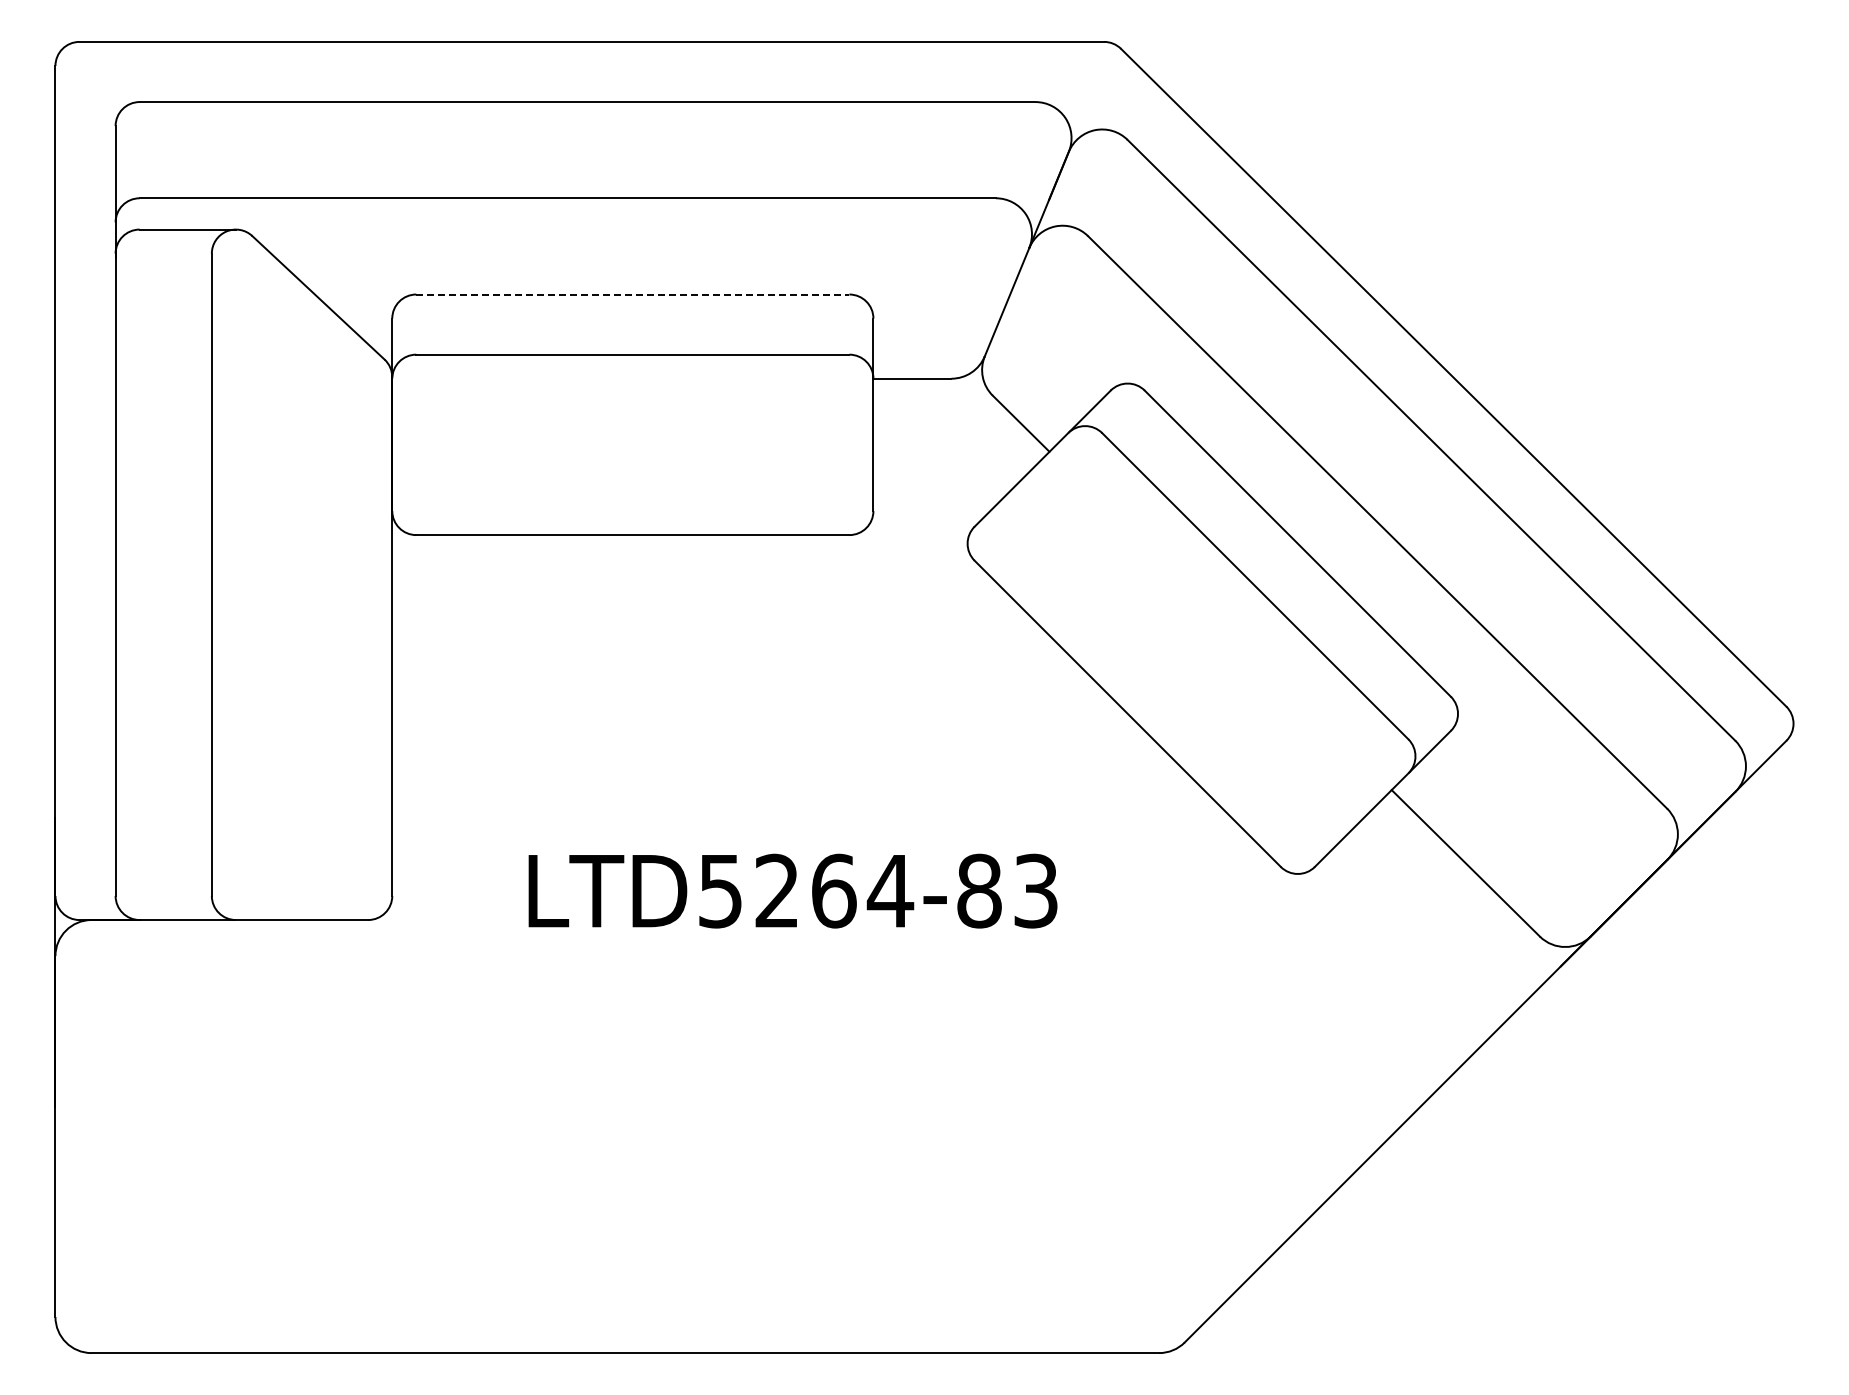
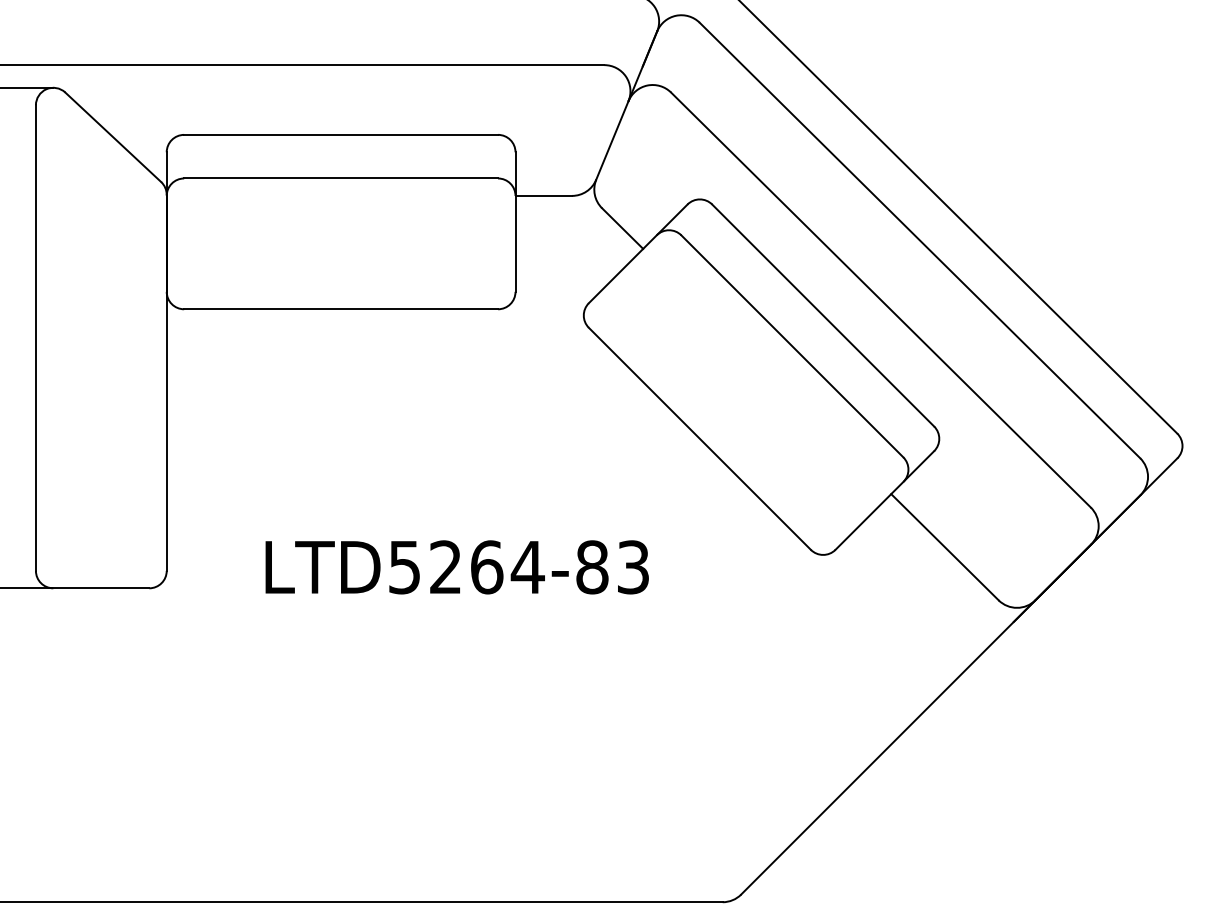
line: (632, 294) -> (340, 134), dashed -> solid

